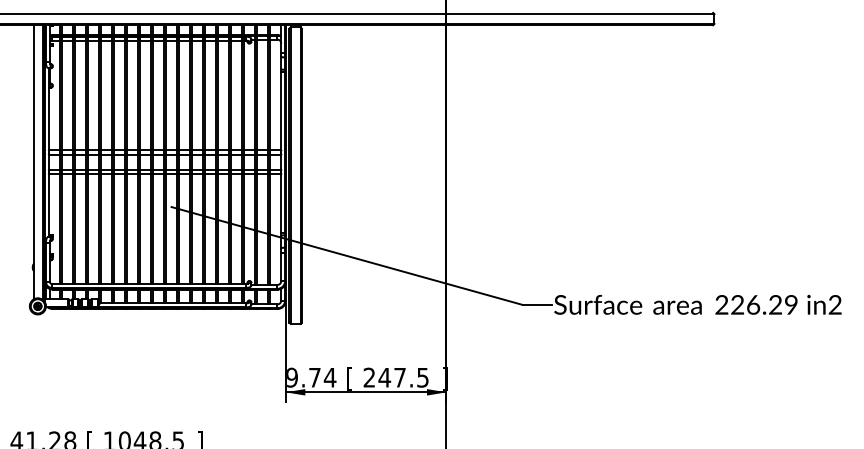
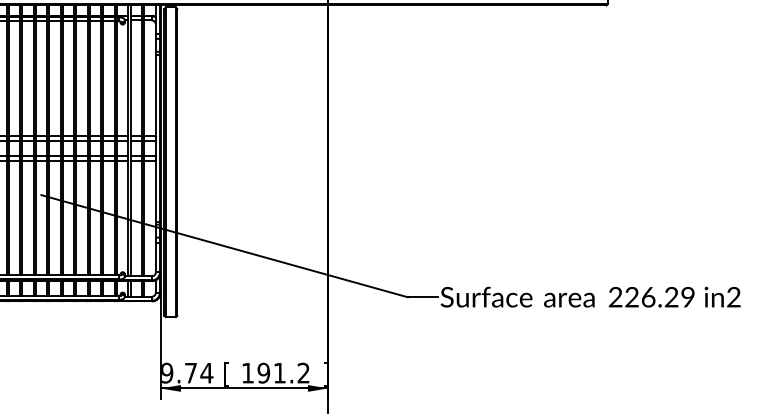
text: (395, 377) -> (275, 372), 247.5 -> 191.2

